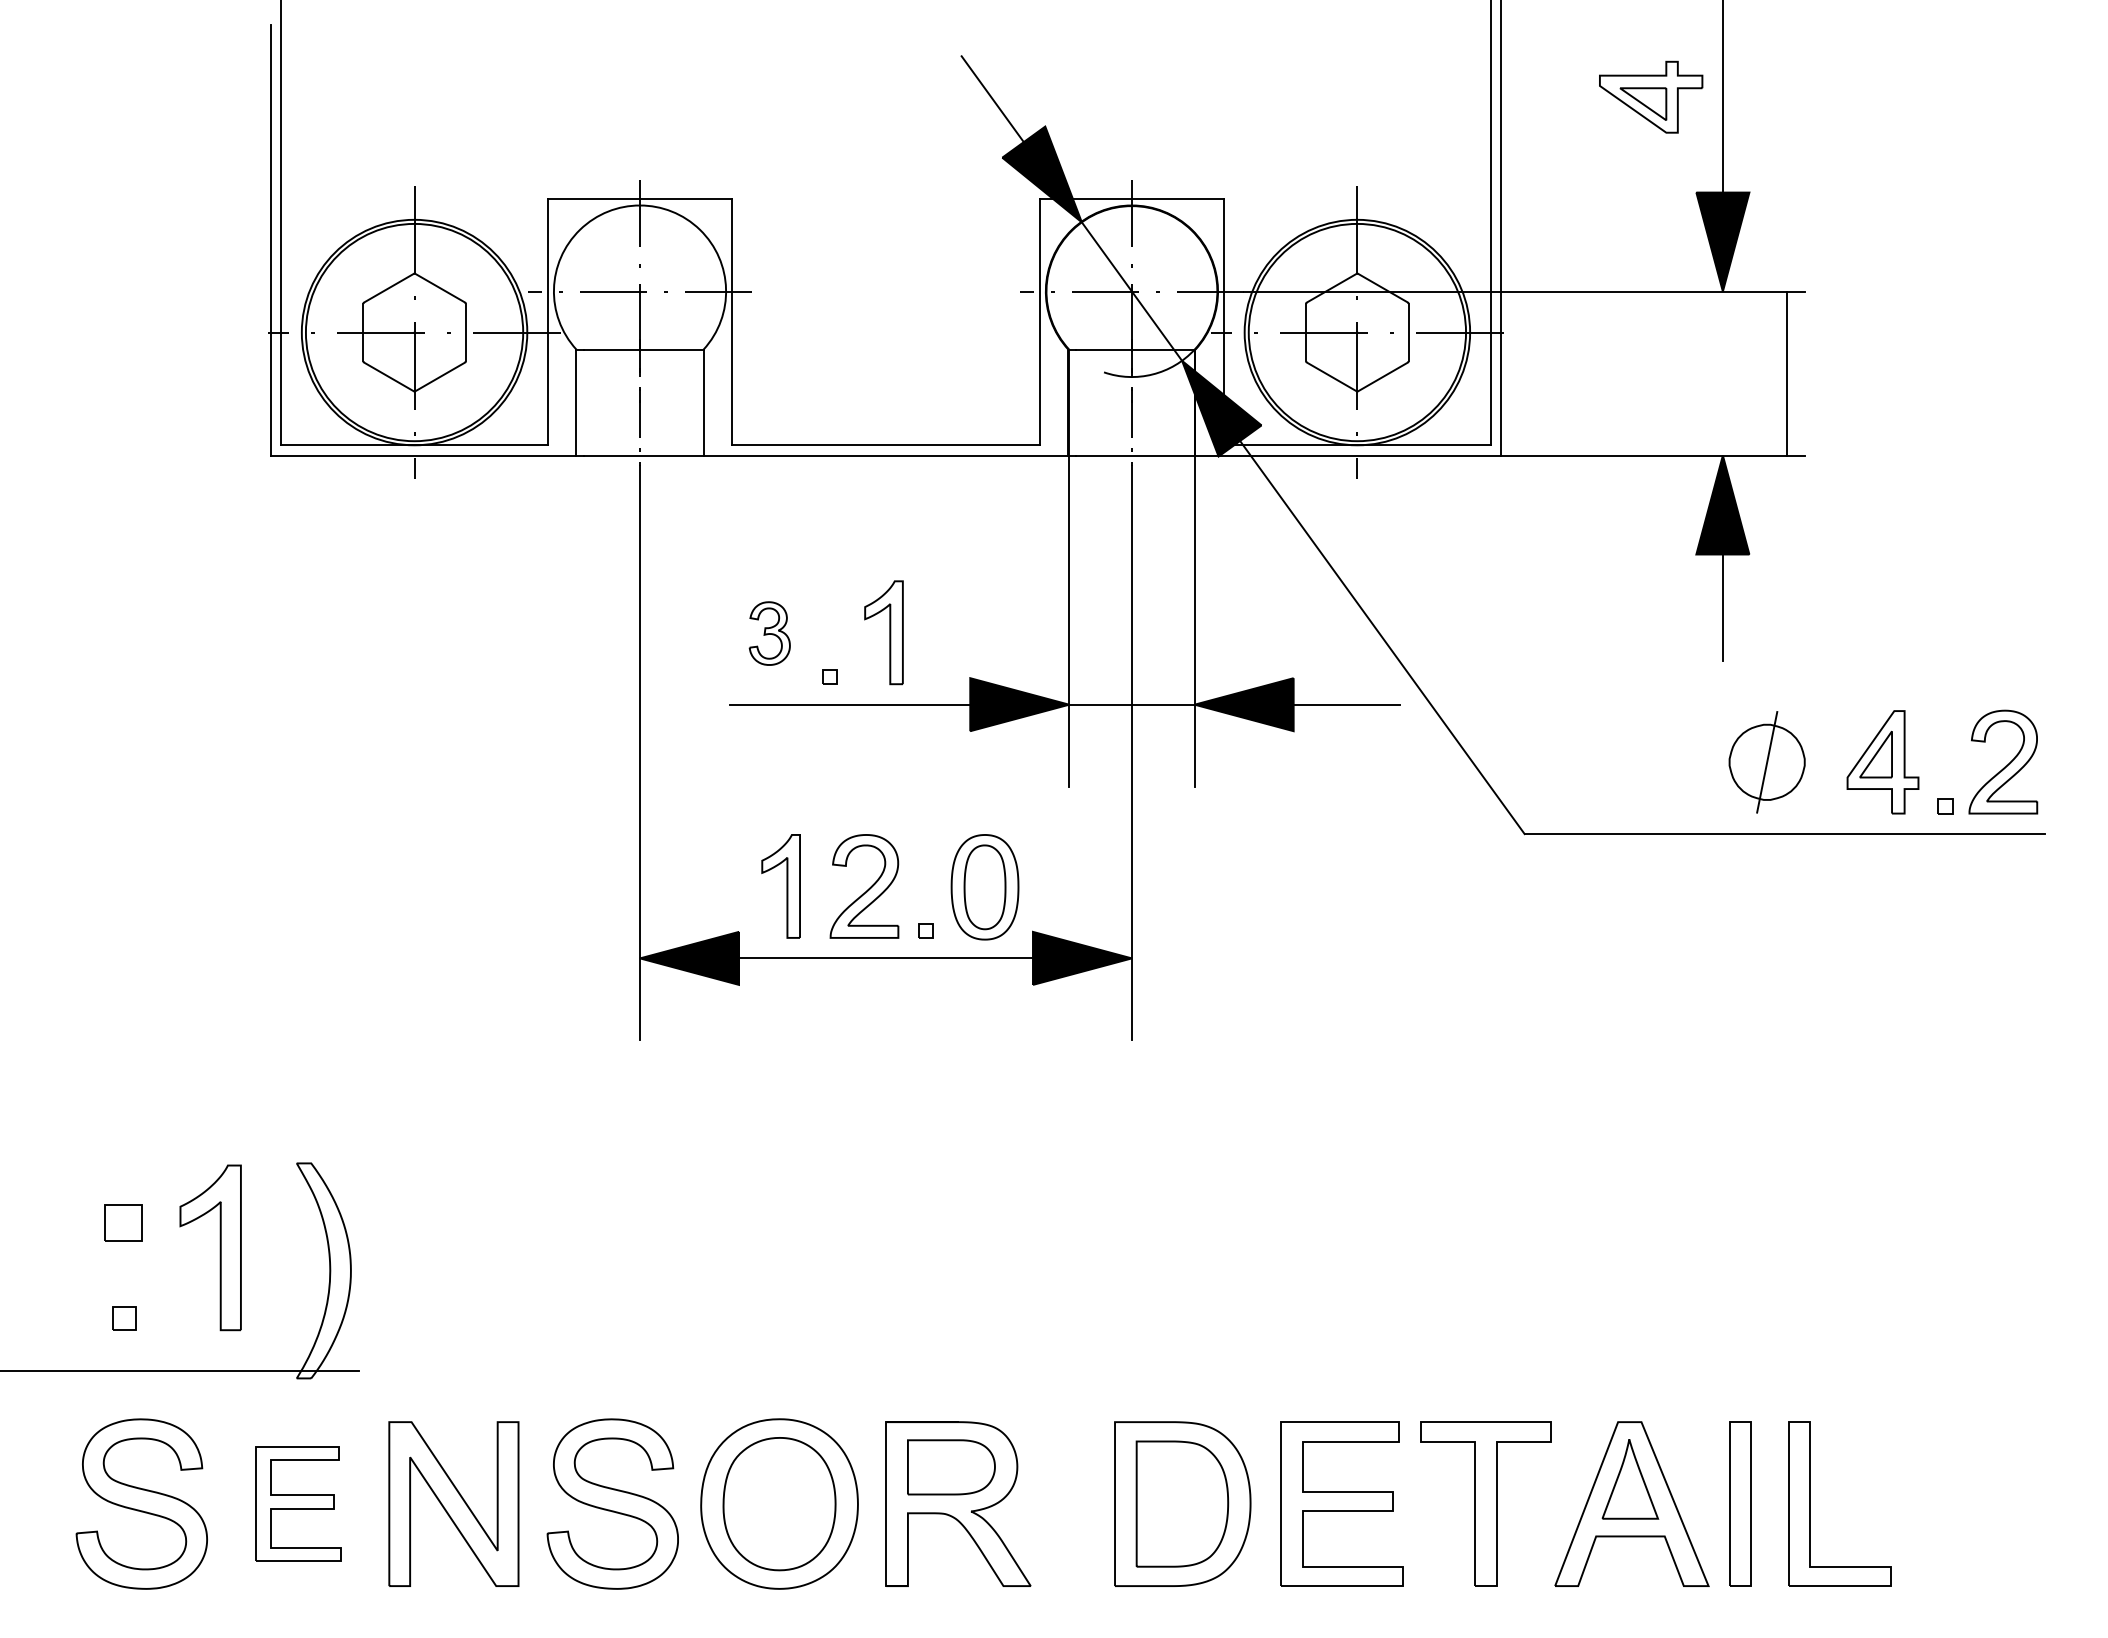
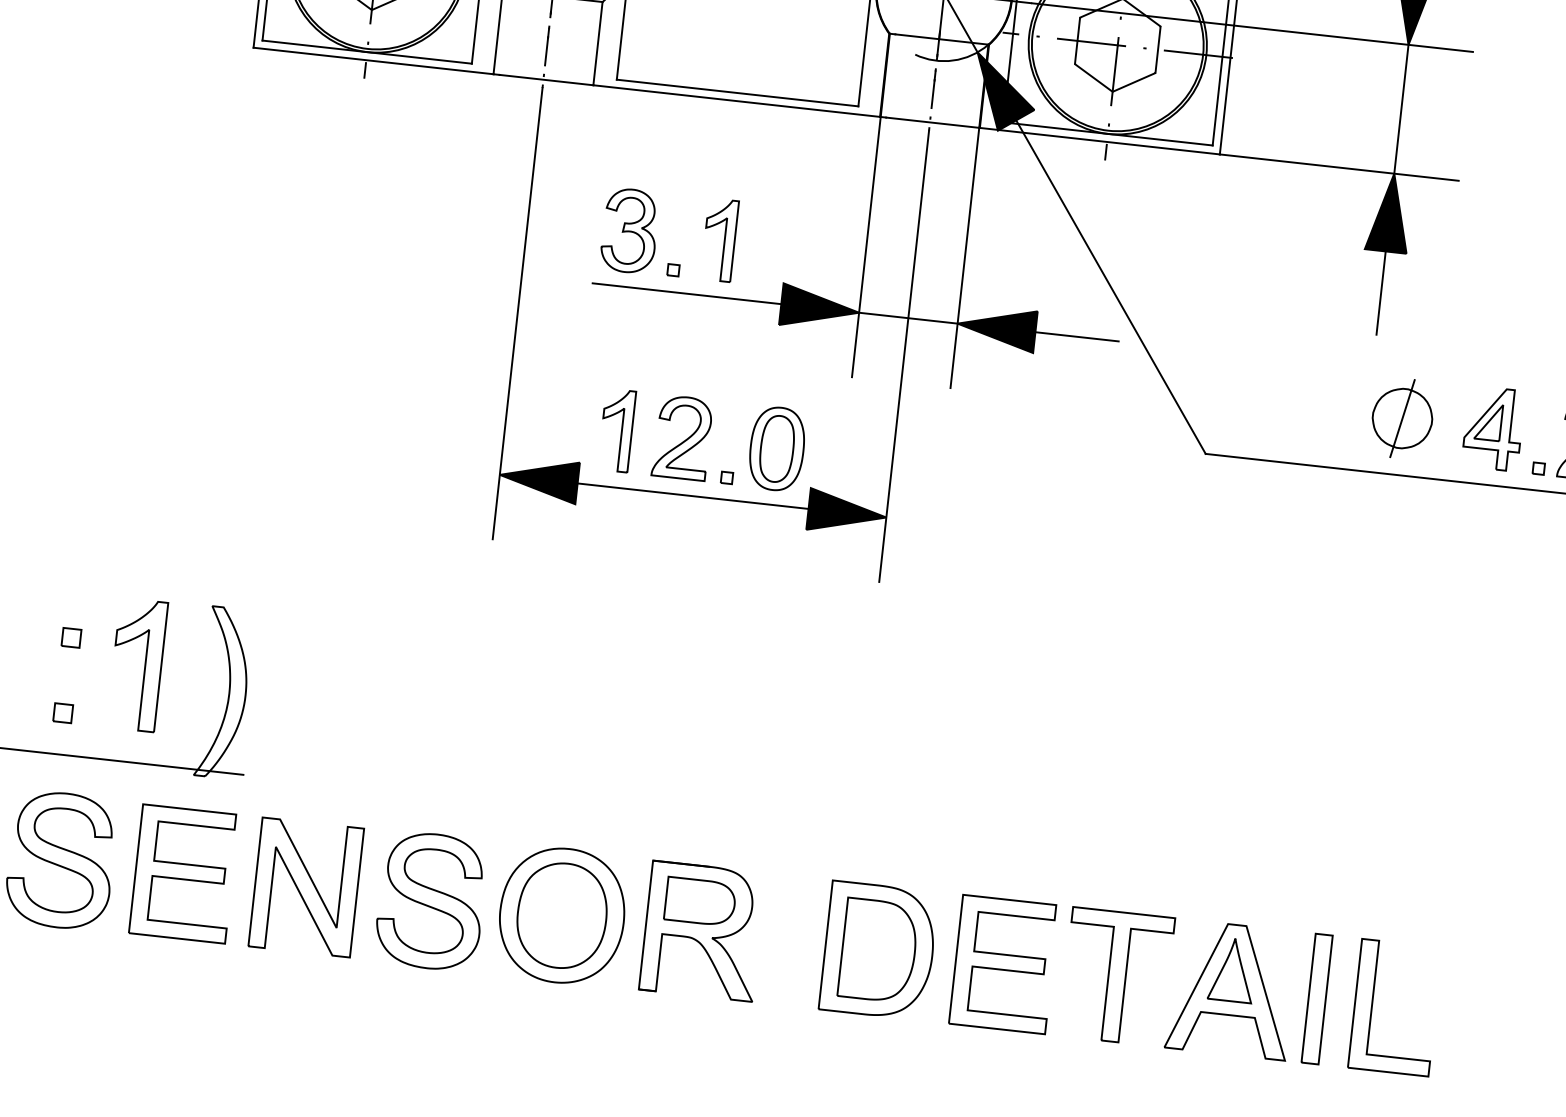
line: (1786, 373) -> (1401, 109), moved
part: (769, 633) -> (629, 230), size x1.67
part: (124, 1222) -> (71, 637), size x0.62
part: (298, 1503) -> (184, 873), size x1.43

